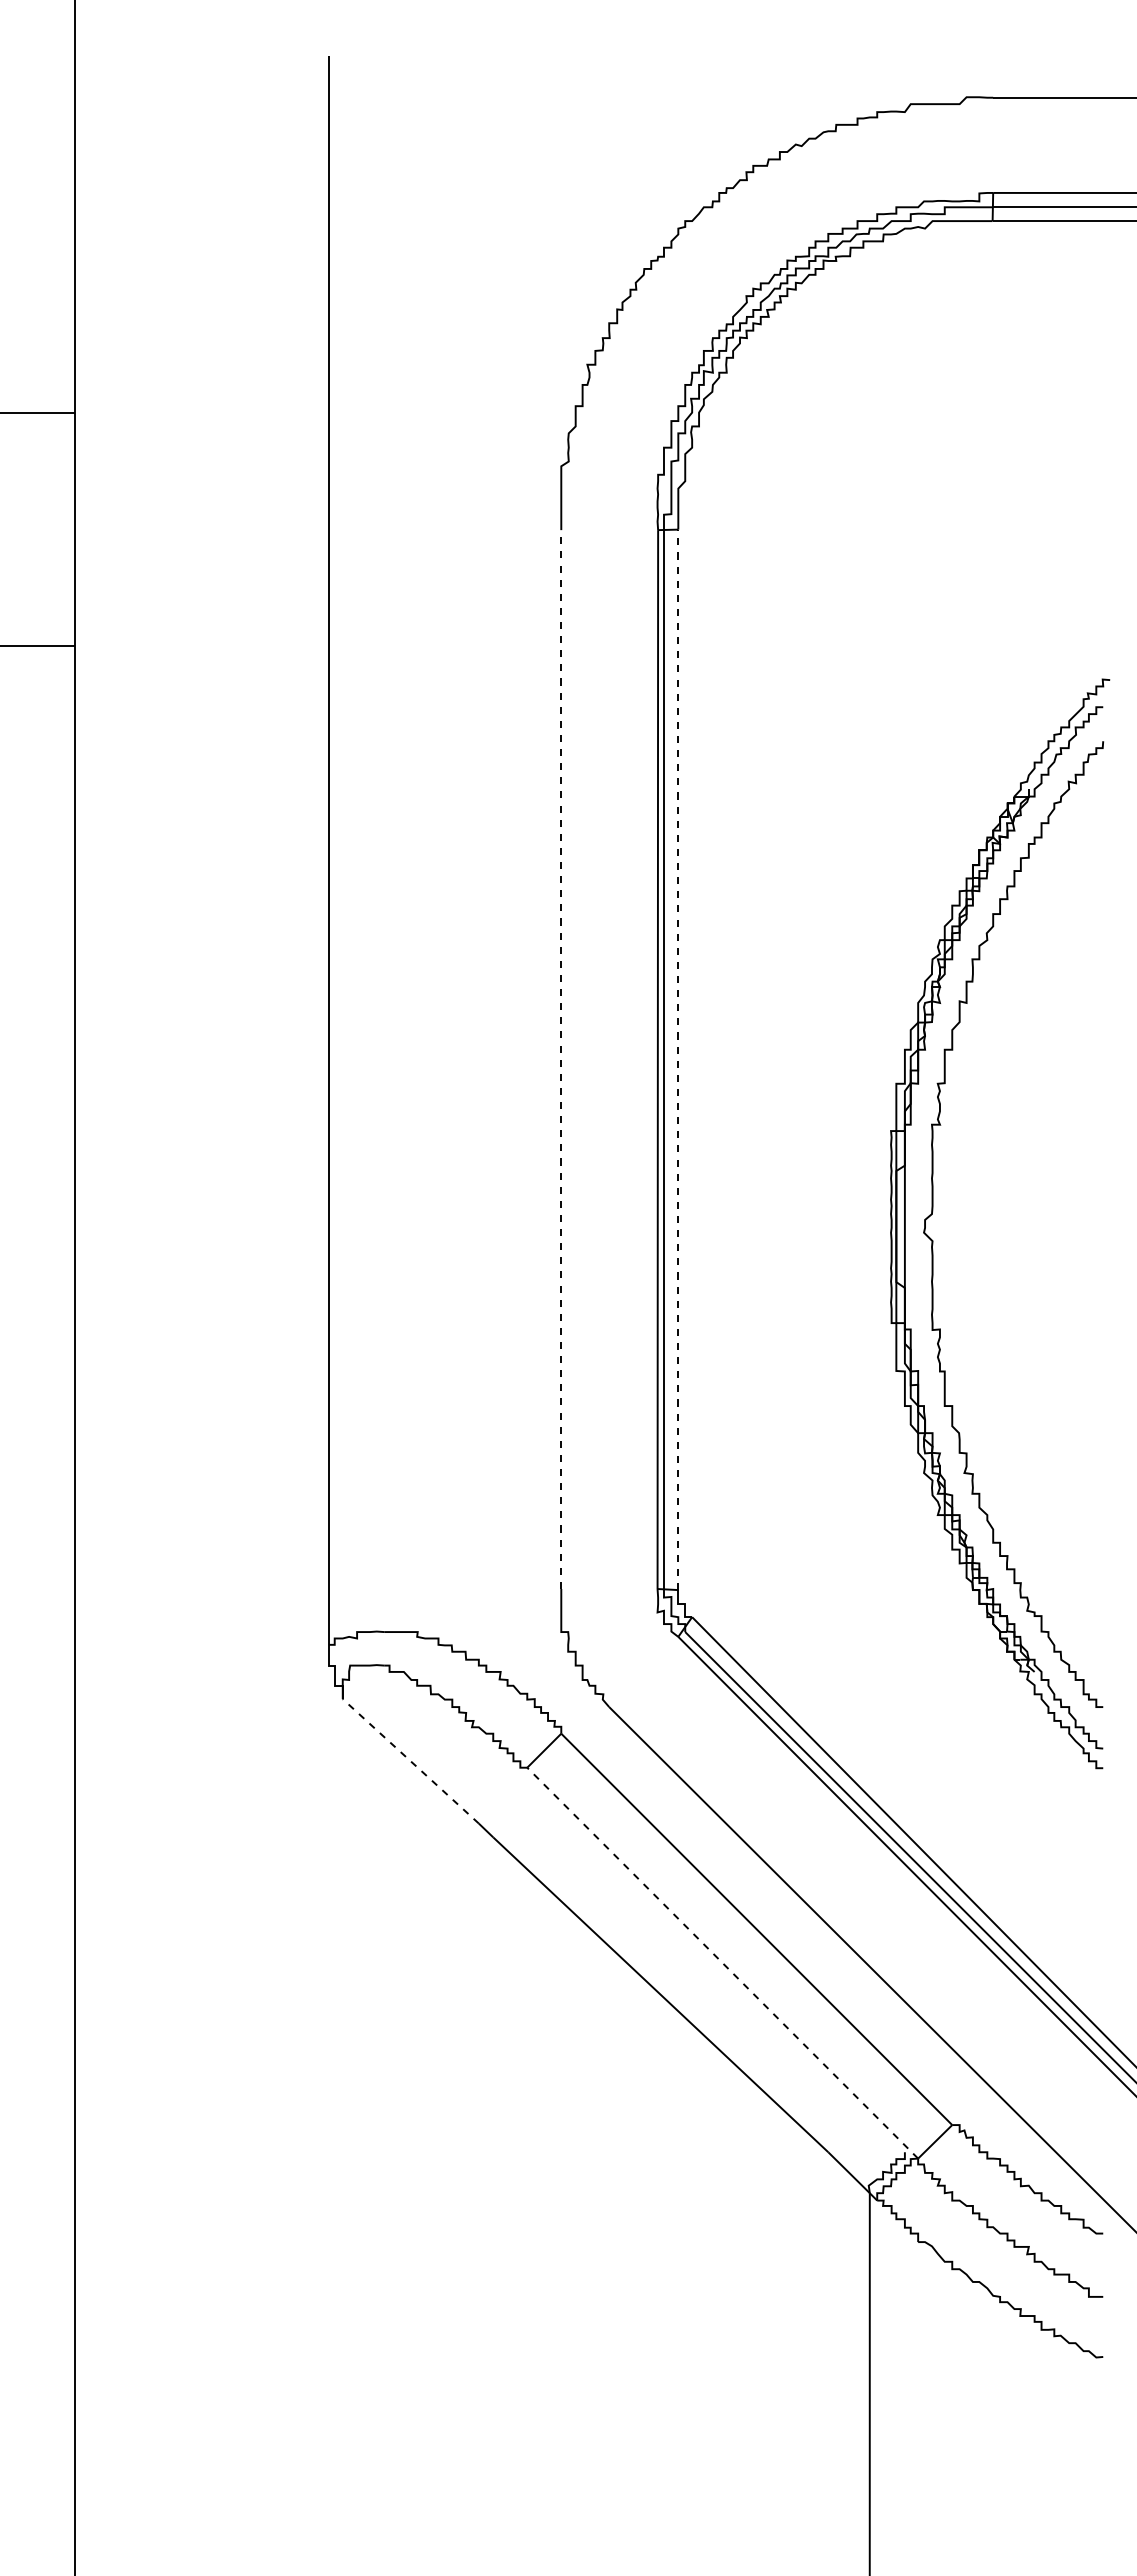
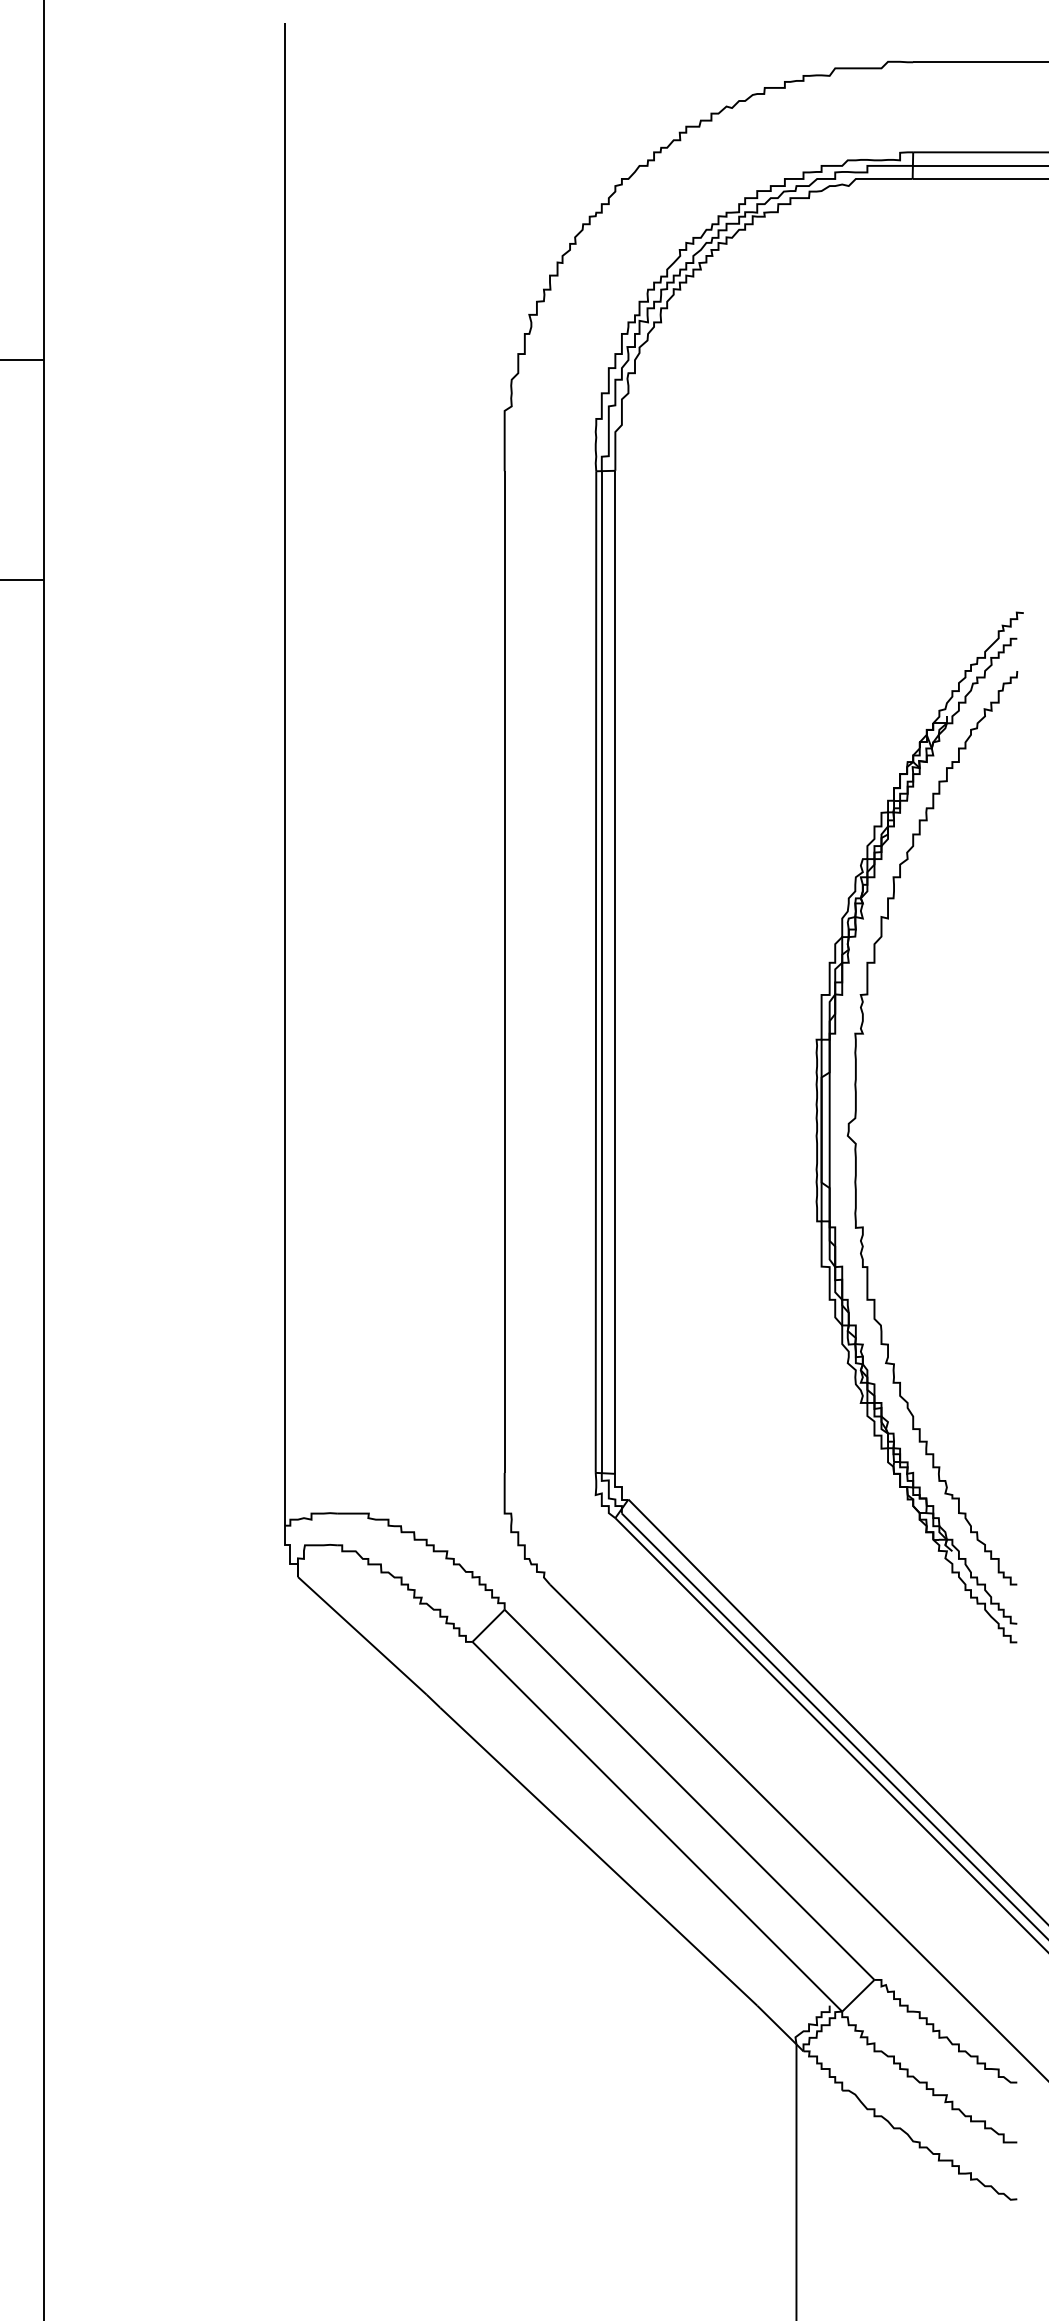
line: (561, 1059) -> (504, 972), dashed -> solid
line: (678, 1059) -> (615, 972), dashed -> solid
line: (410, 1761) -> (362, 1636), dashed -> solid
line: (722, 1962) -> (657, 1826), dashed -> solid

